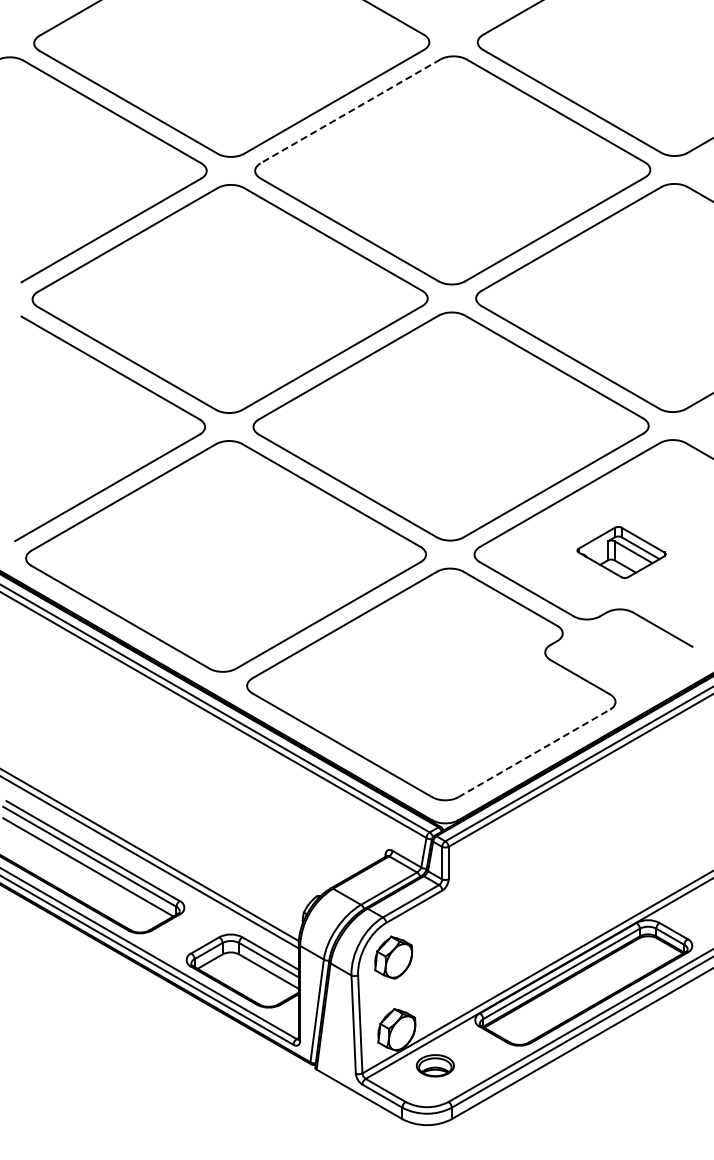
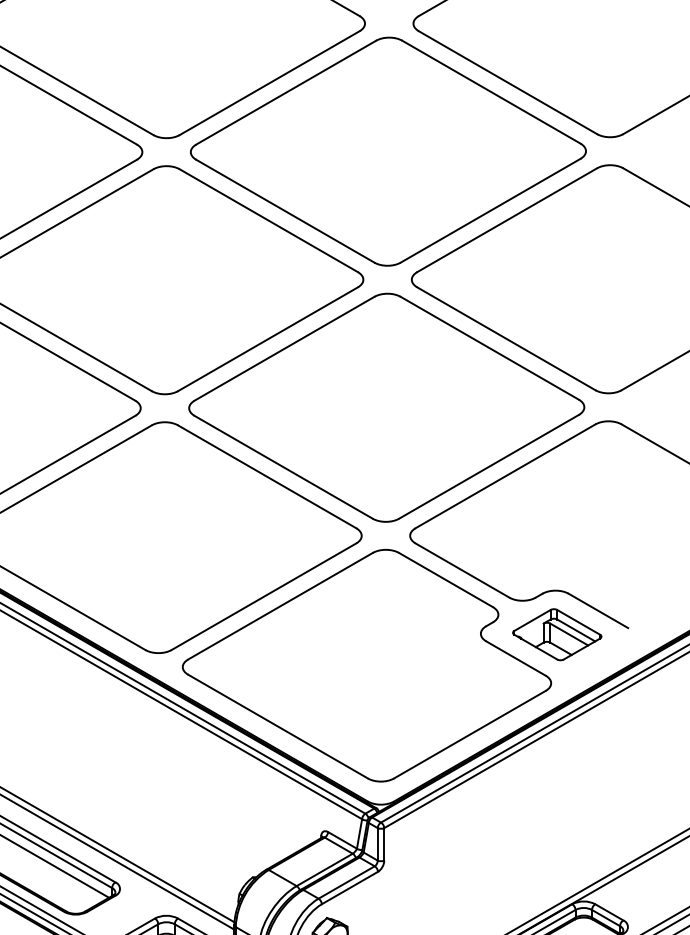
line: (350, 111) -> (286, 92), dashed -> solid
part: (621, 552) -> (557, 634), moved
line: (534, 753) -> (470, 734), dashed -> solid

